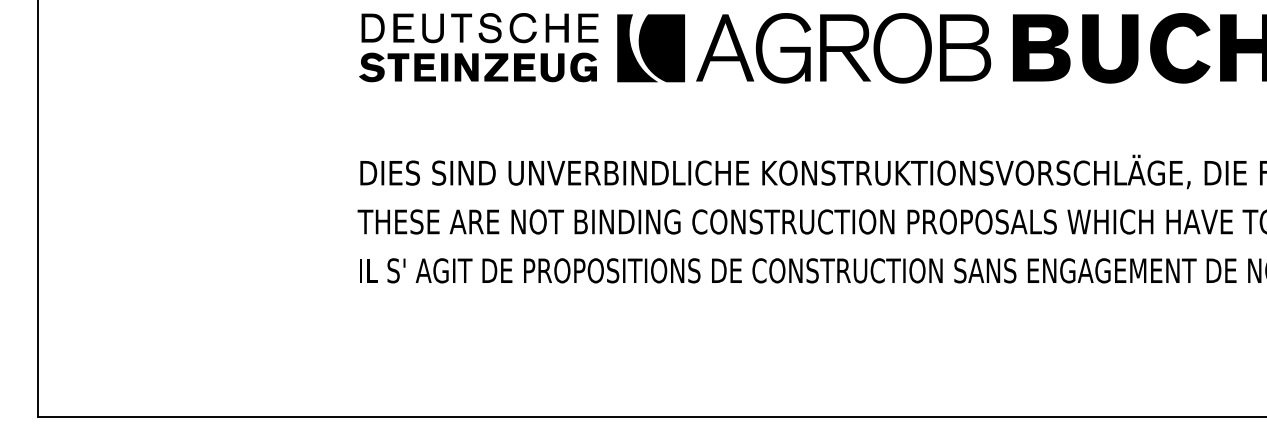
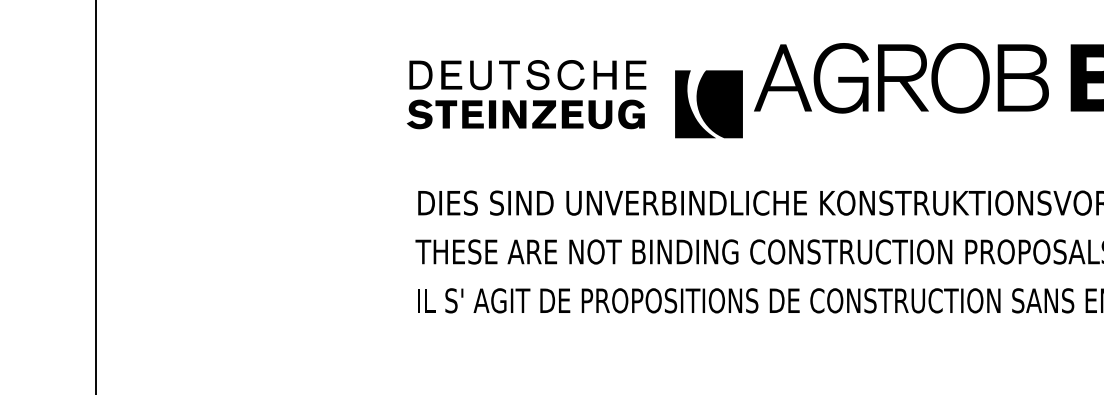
part: (478, 47) -> (526, 94), moved
part: (650, 48) -> (708, 104), moved

